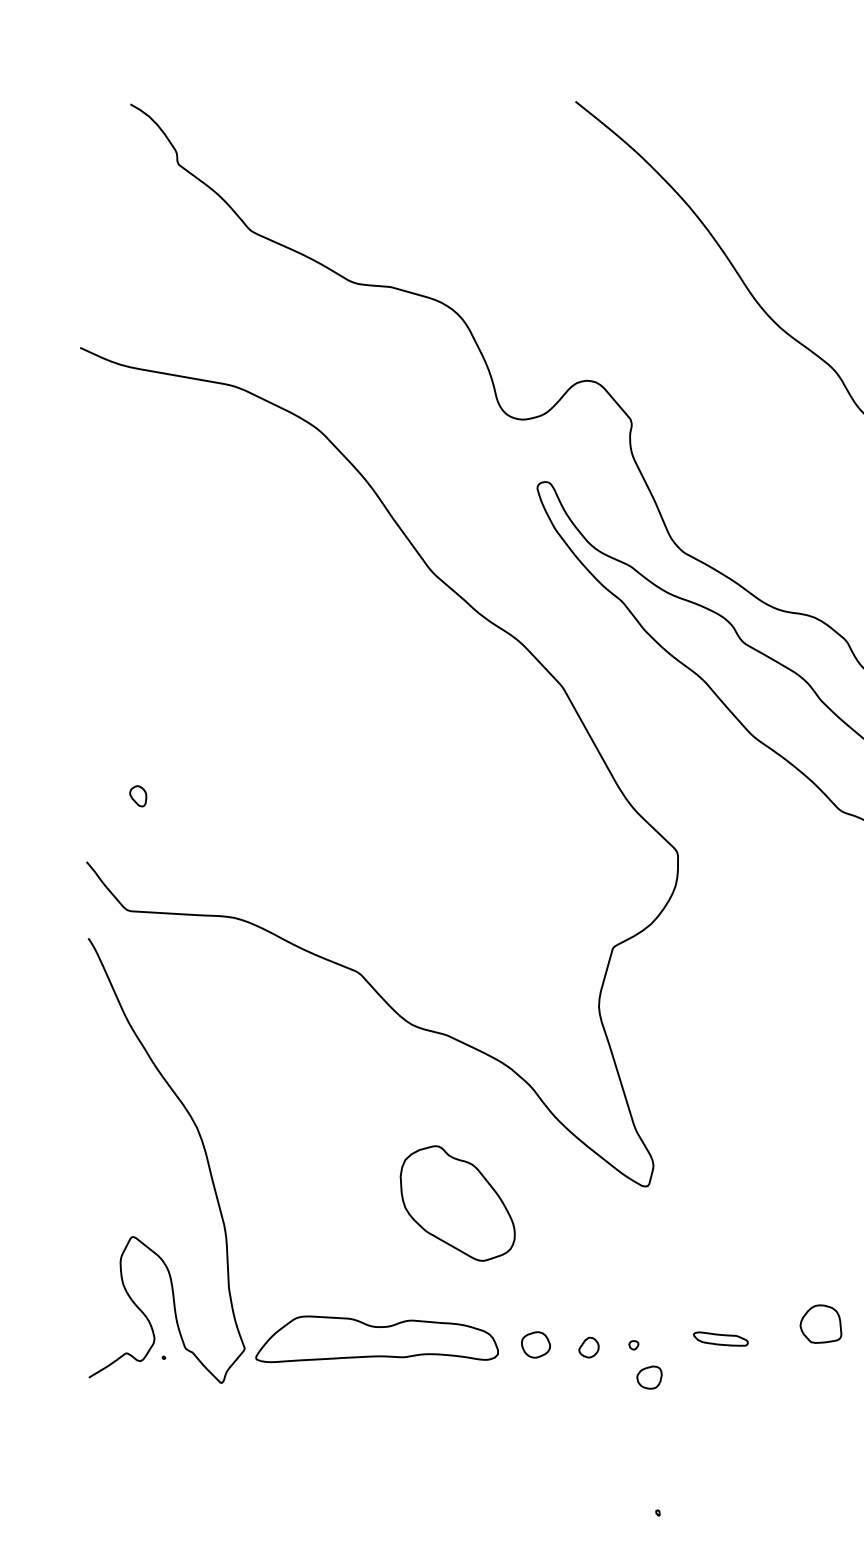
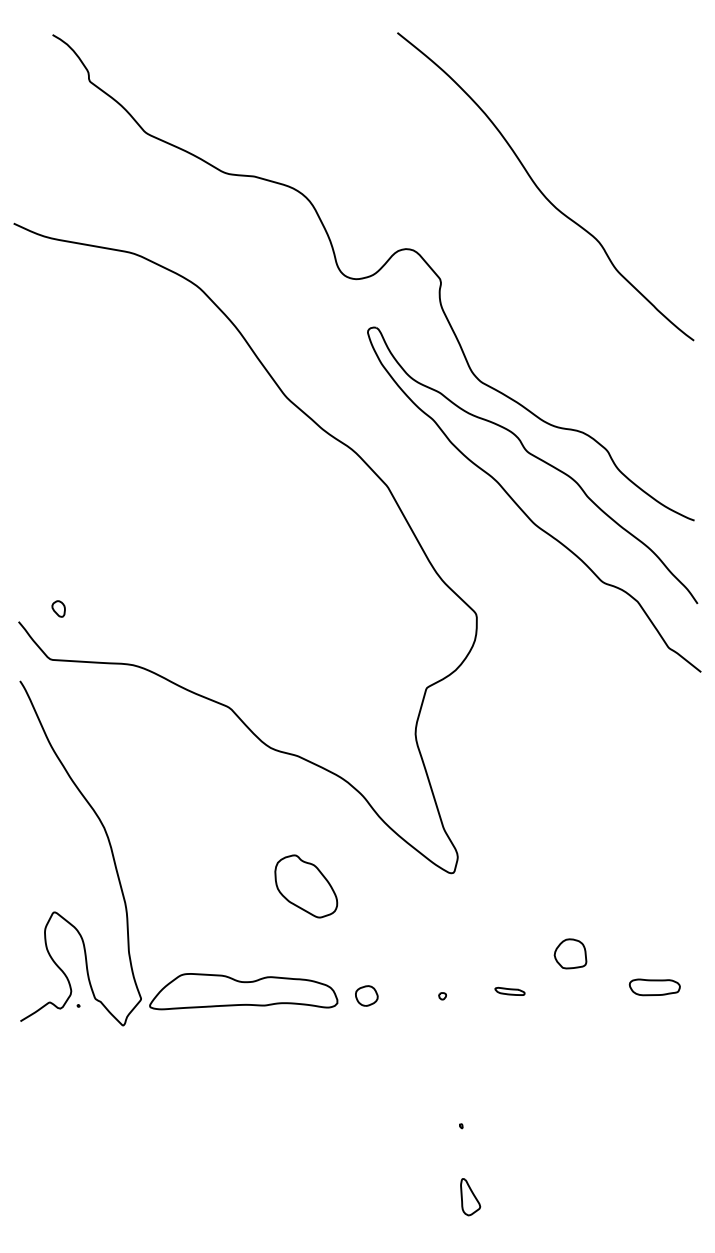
part: (138, 795) -> (58, 608), moved
part: (458, 1203) -> (306, 886), size x0.7
part: (820, 1323) -> (570, 953), moved
part: (720, 1339) -> (509, 991), size x0.7
part: (588, 1346) -> (407, 997), removed
part: (649, 1376) -> (454, 1020), removed

